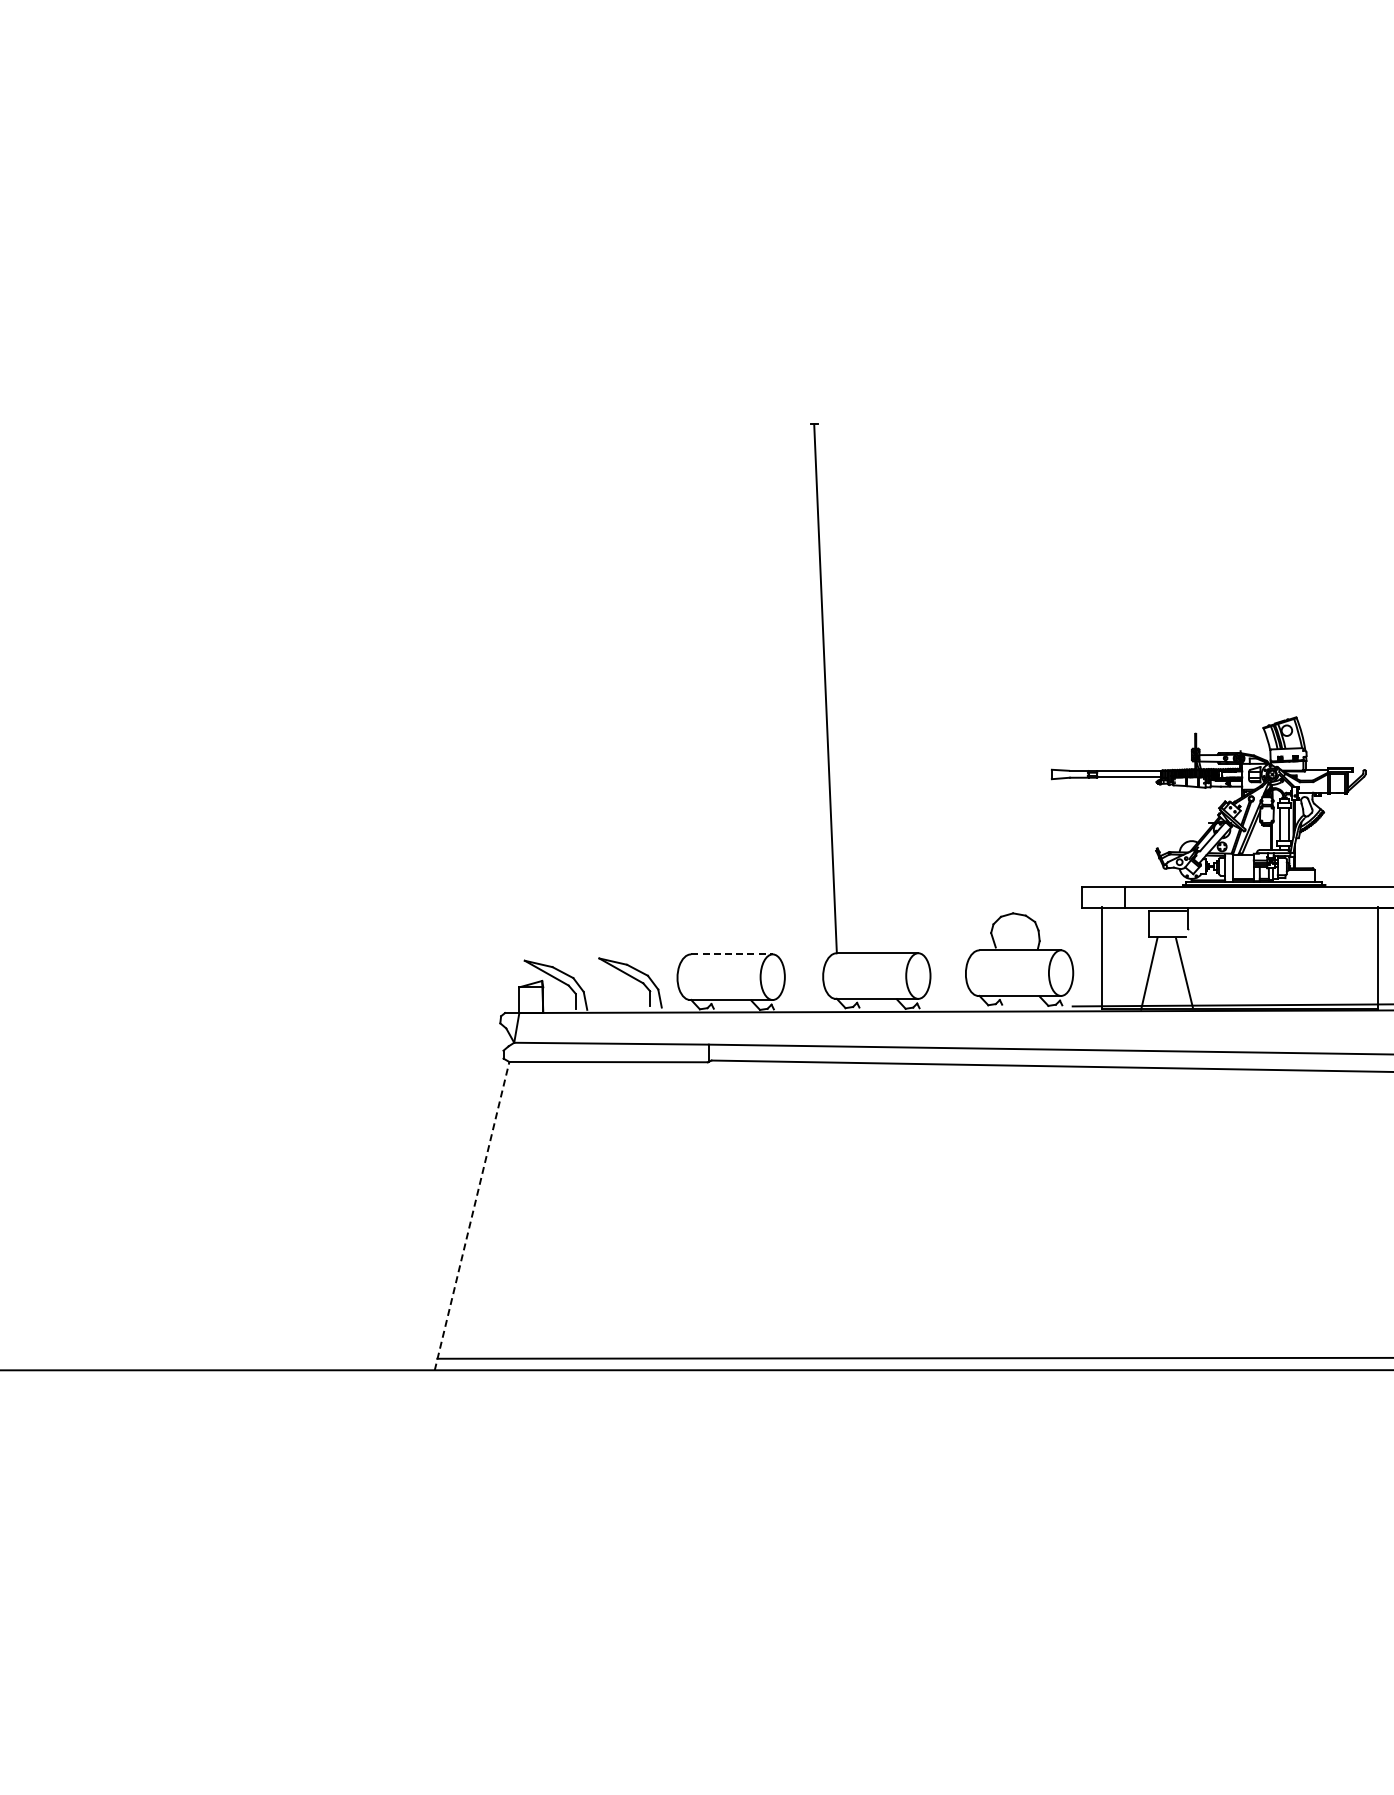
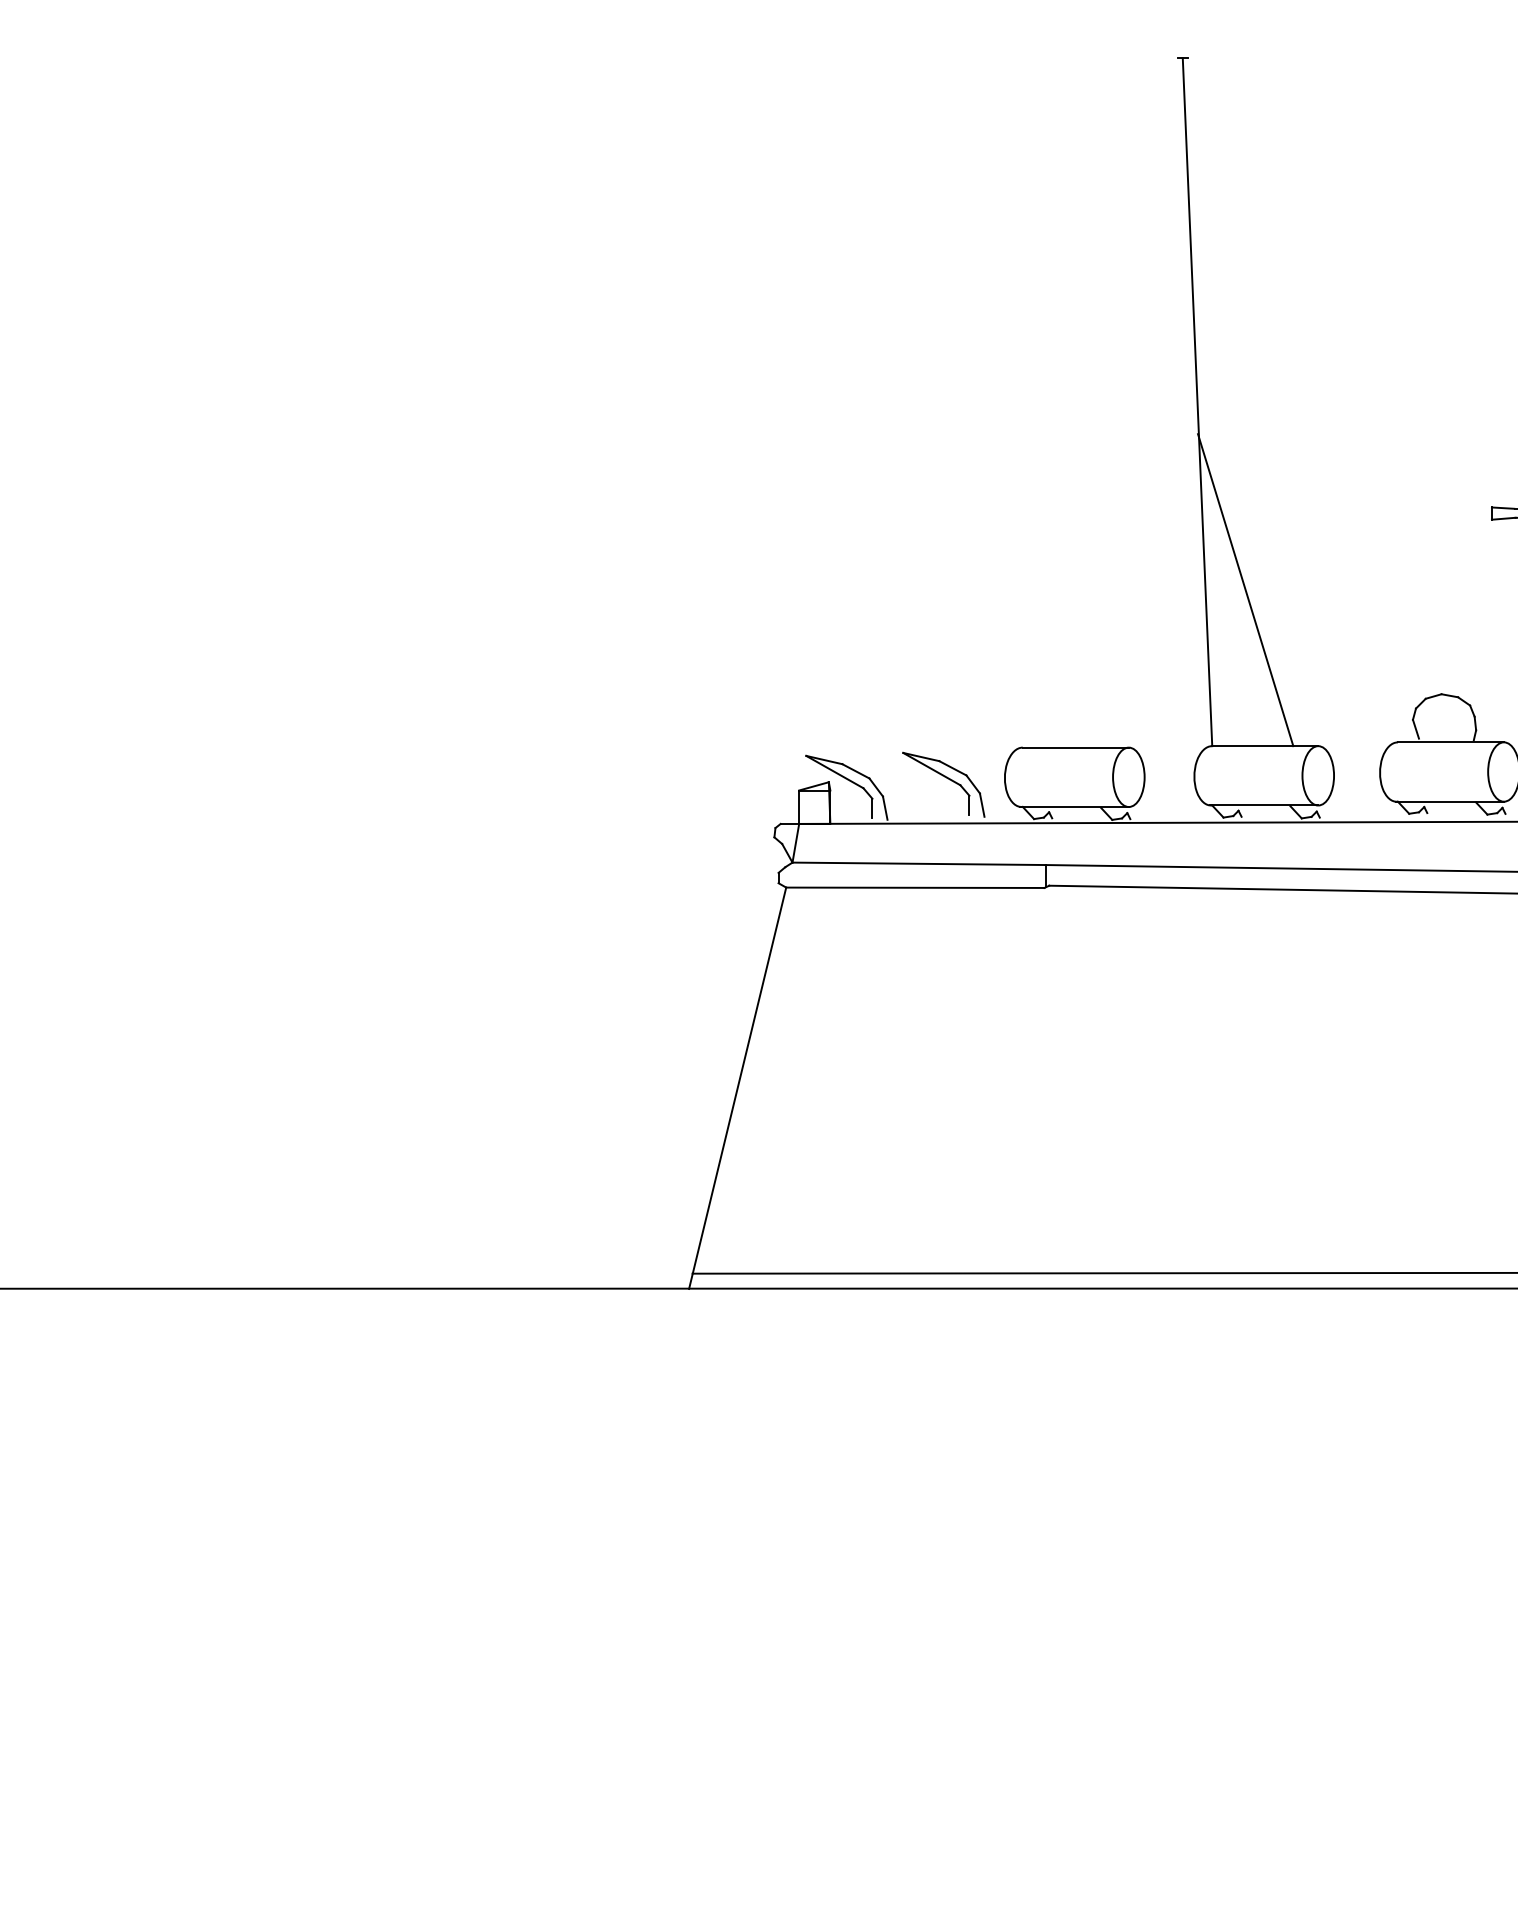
line: (862, 833) -> (1245, 590), added
line: (732, 954) -> (1076, 747), dashed -> solid
line: (472, 1216) -> (738, 1088), dashed -> solid

